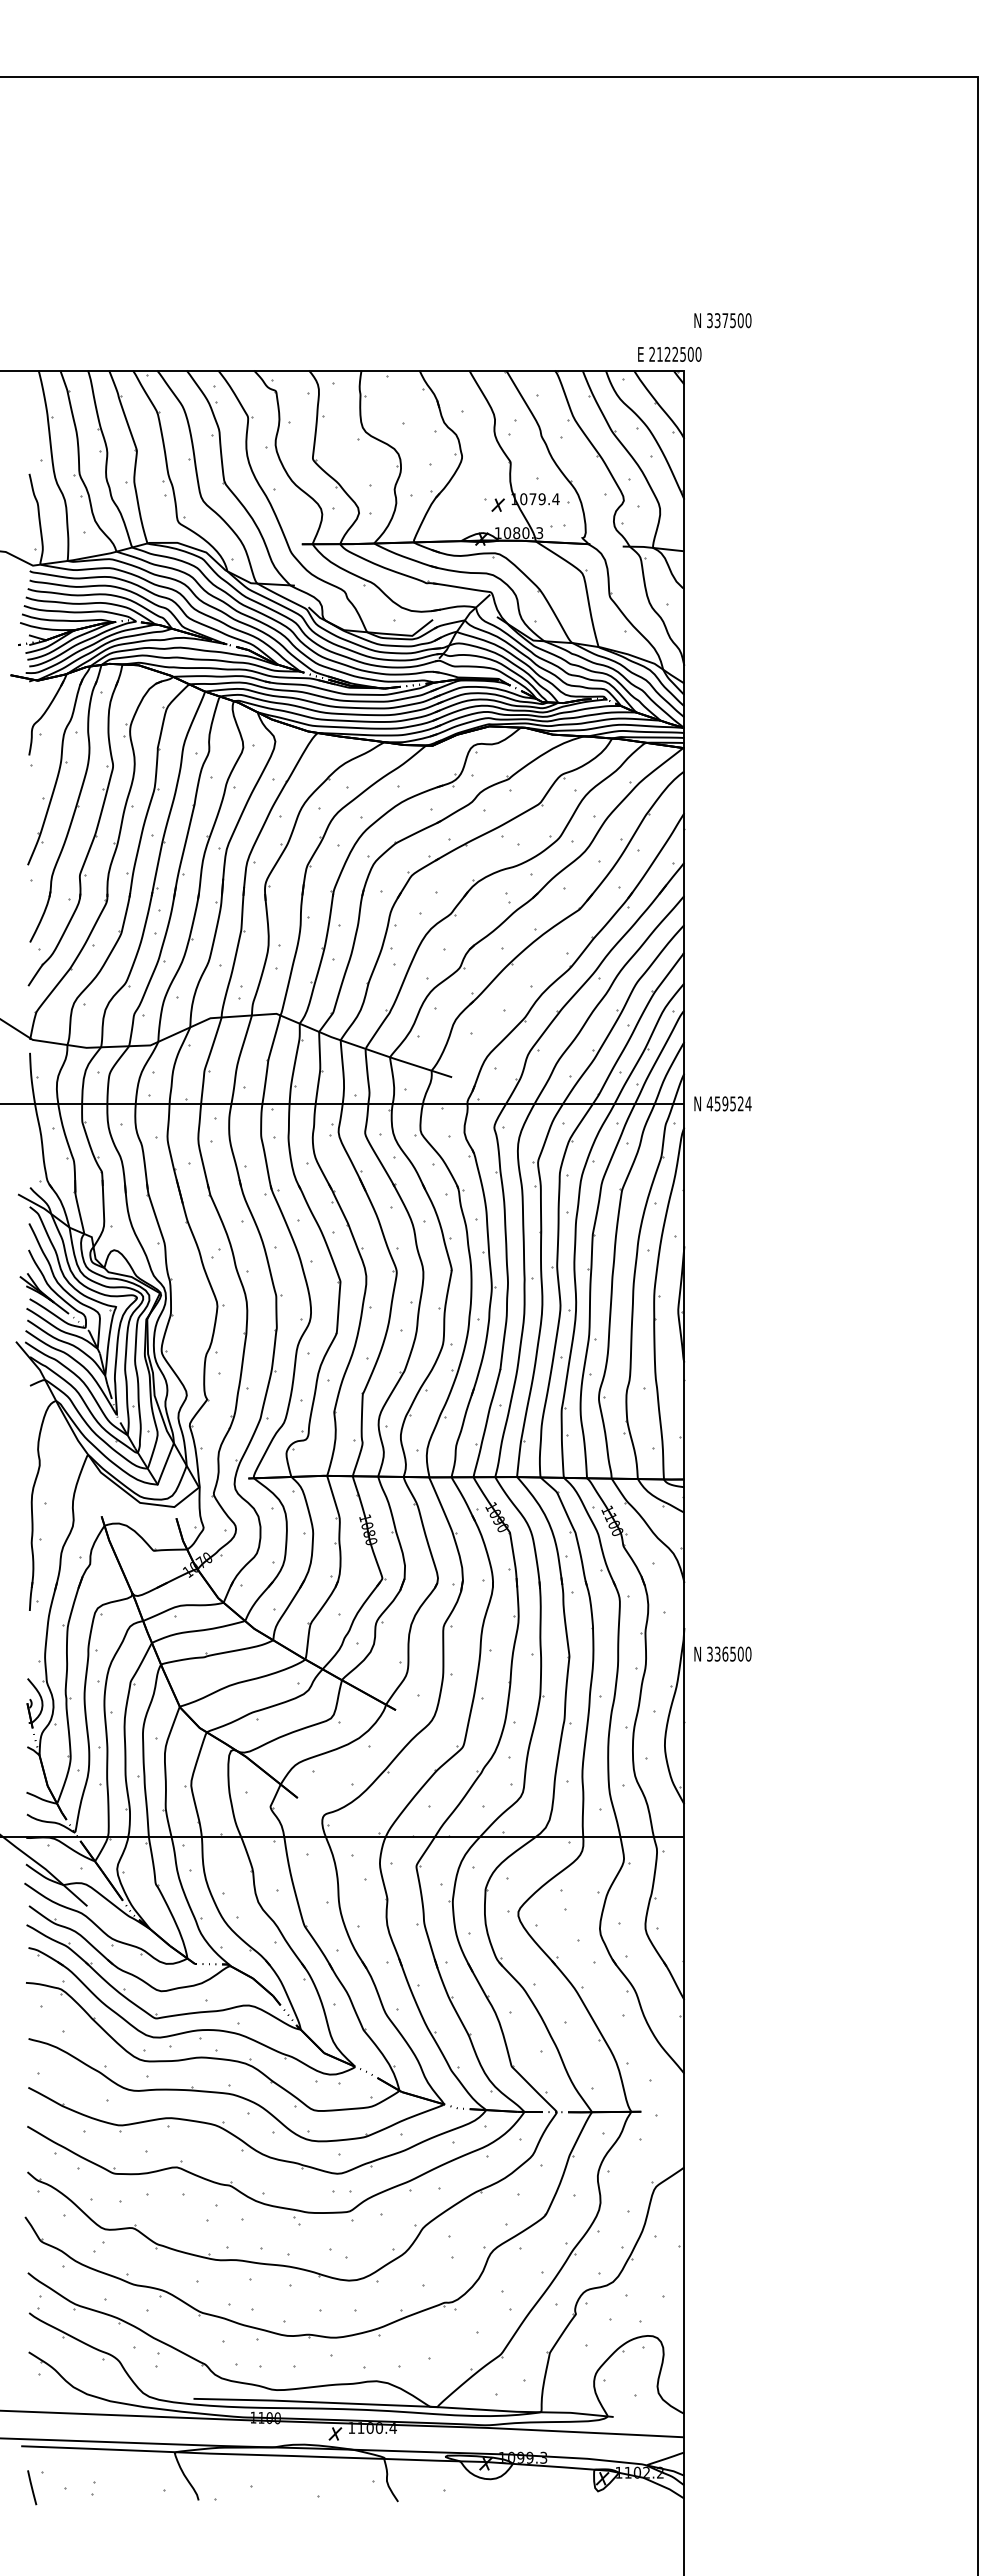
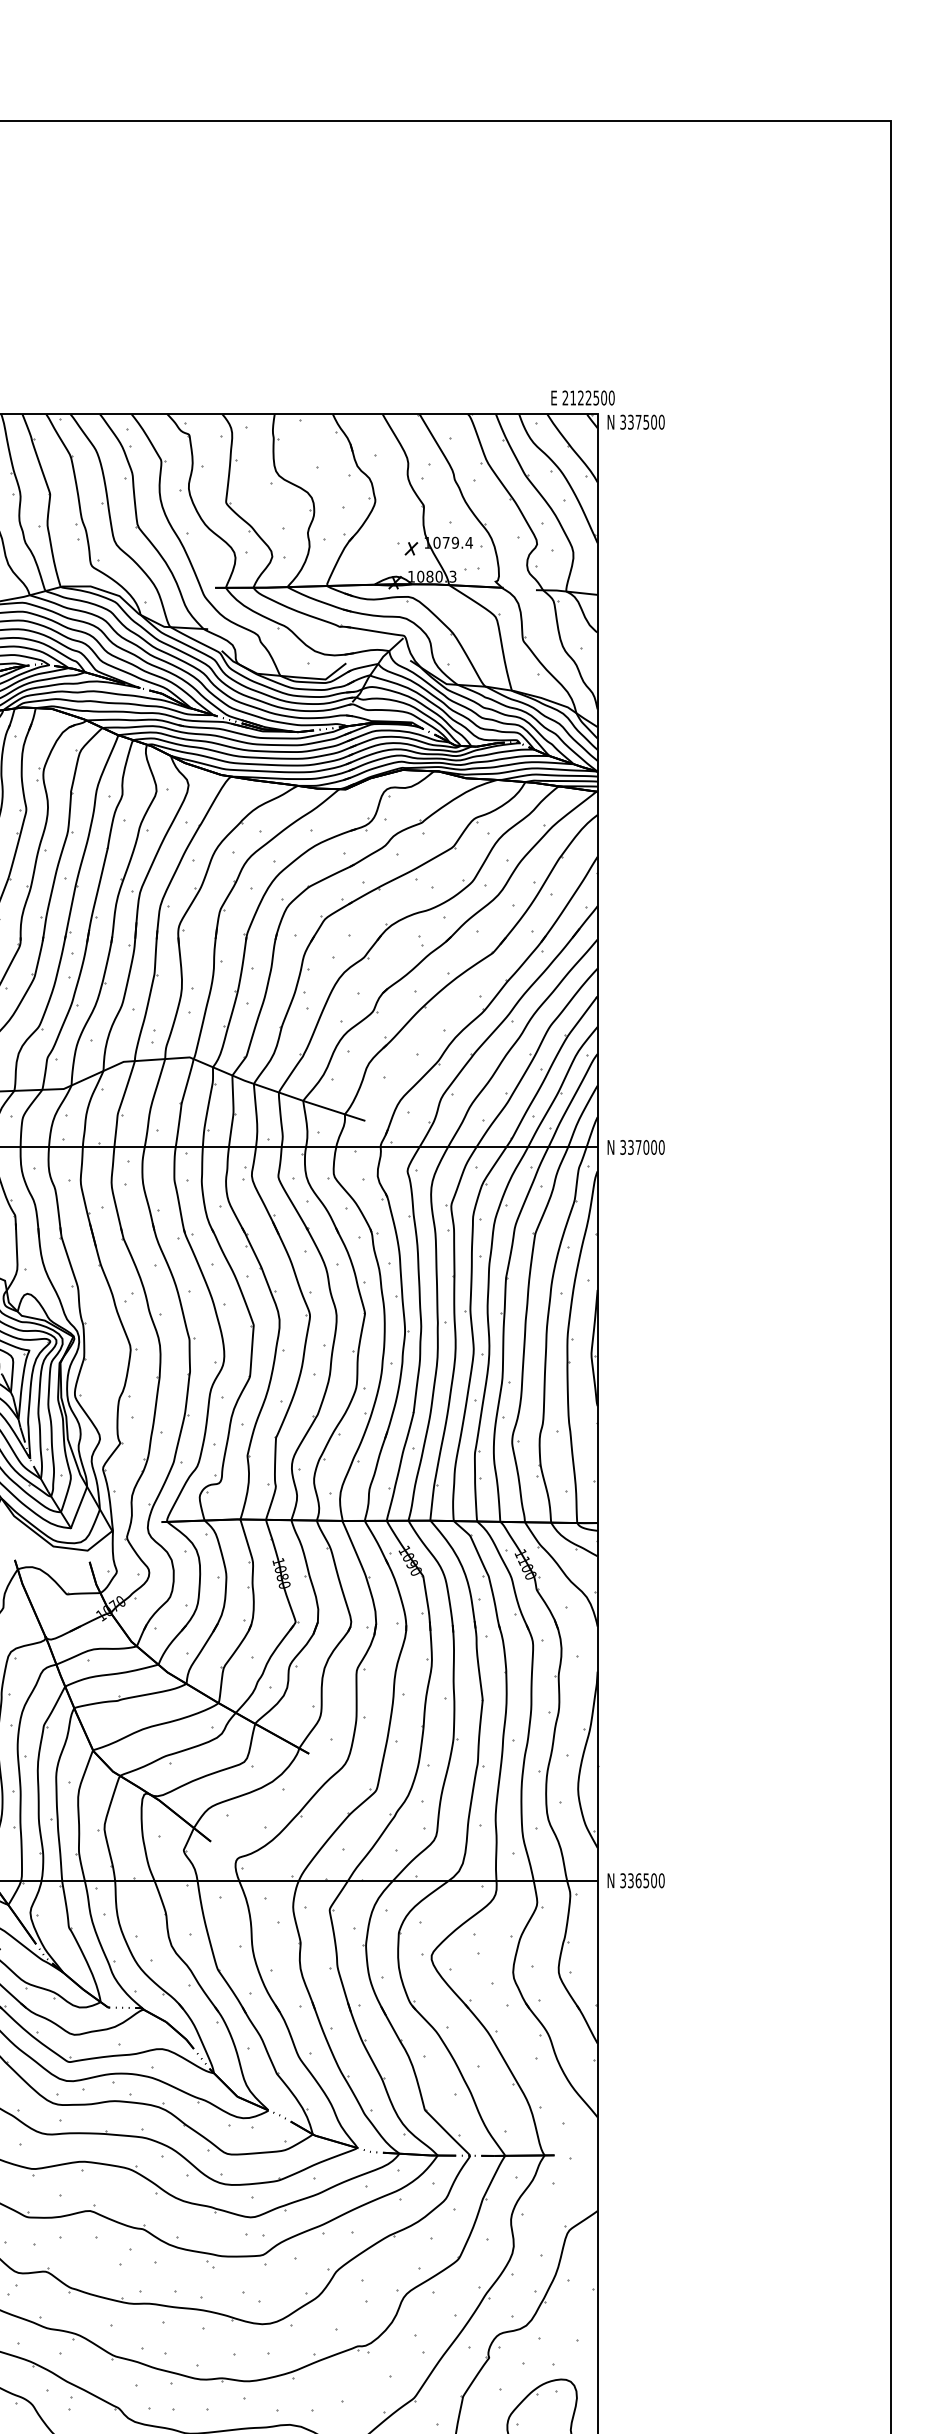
text: (722, 320) -> (635, 422), moved
text: (728, 1103) -> (641, 1147), 459524 -> 337000
text: (722, 1653) -> (635, 1880), moved

